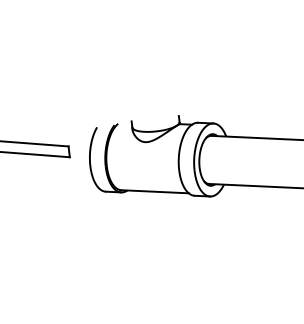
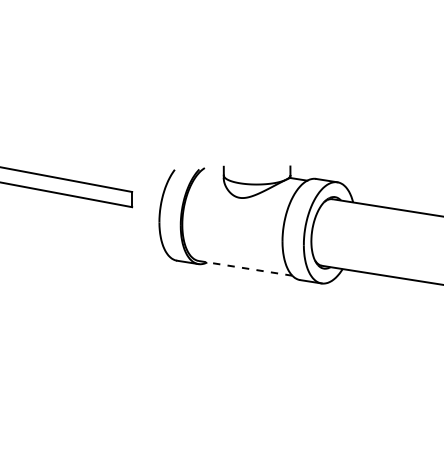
line: (155, 191) -> (245, 268), solid -> dashed

